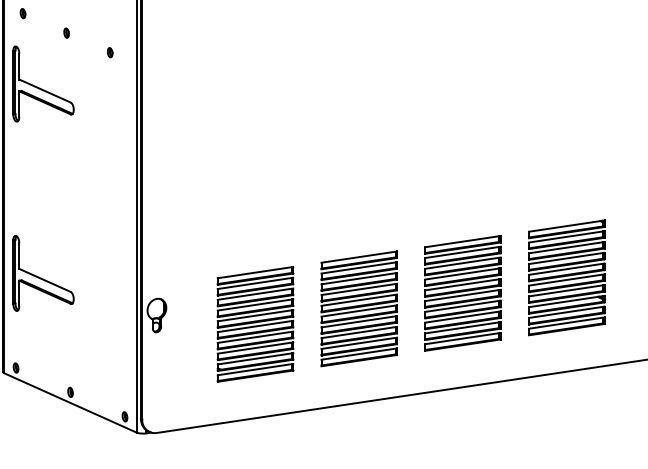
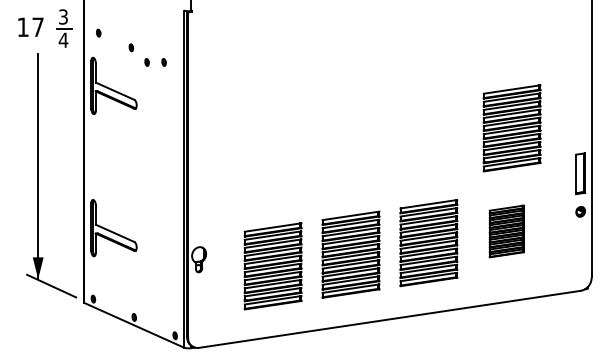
part: (86, 52) -> (146, 62), added
part: (573, 140) -> (511, 128), added
part: (566, 277) -> (506, 231), size x0.6

